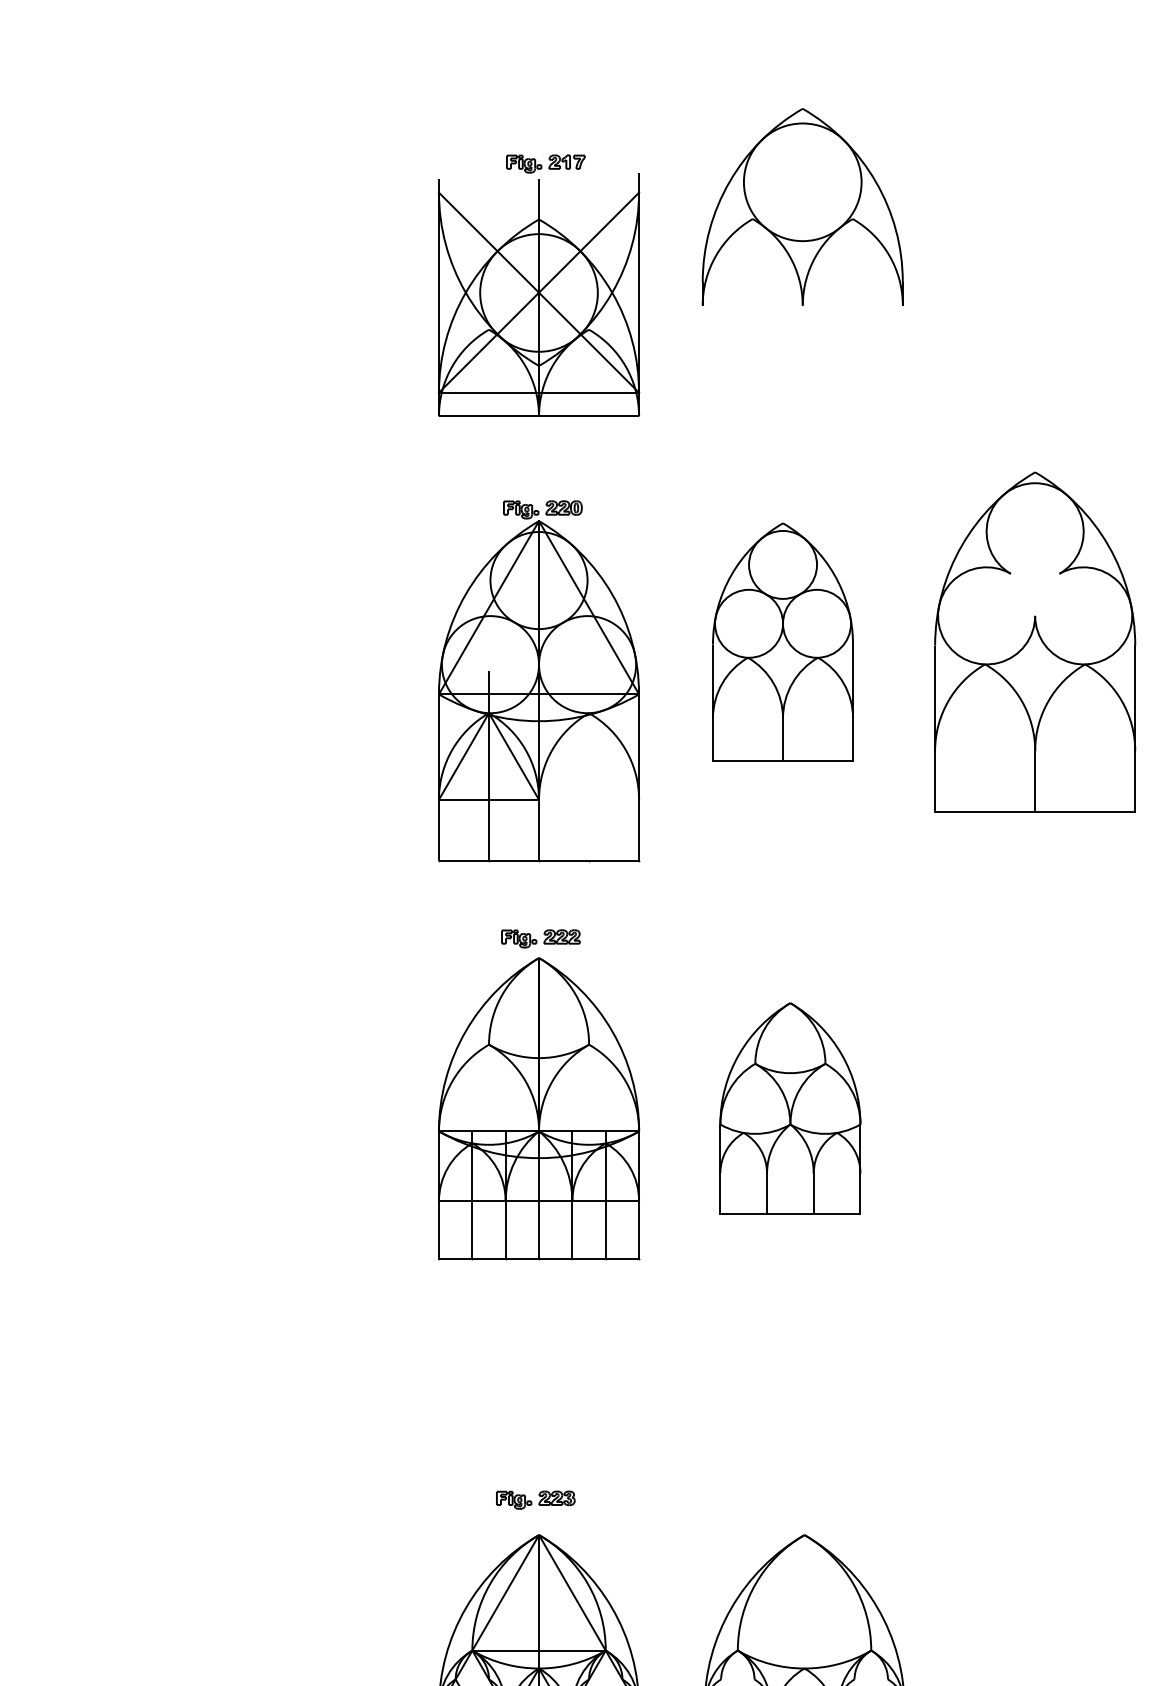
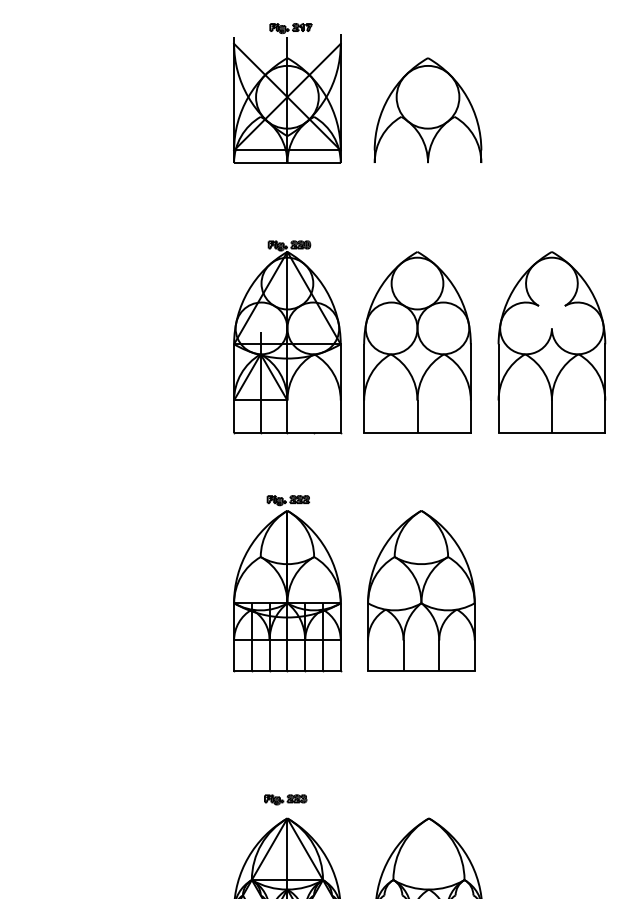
part: (539, 285) -> (287, 93), moved
part: (783, 642) -> (417, 342), size x1.43
part: (539, 681) -> (287, 337), moved
part: (790, 1107) -> (421, 590), size x1.43

